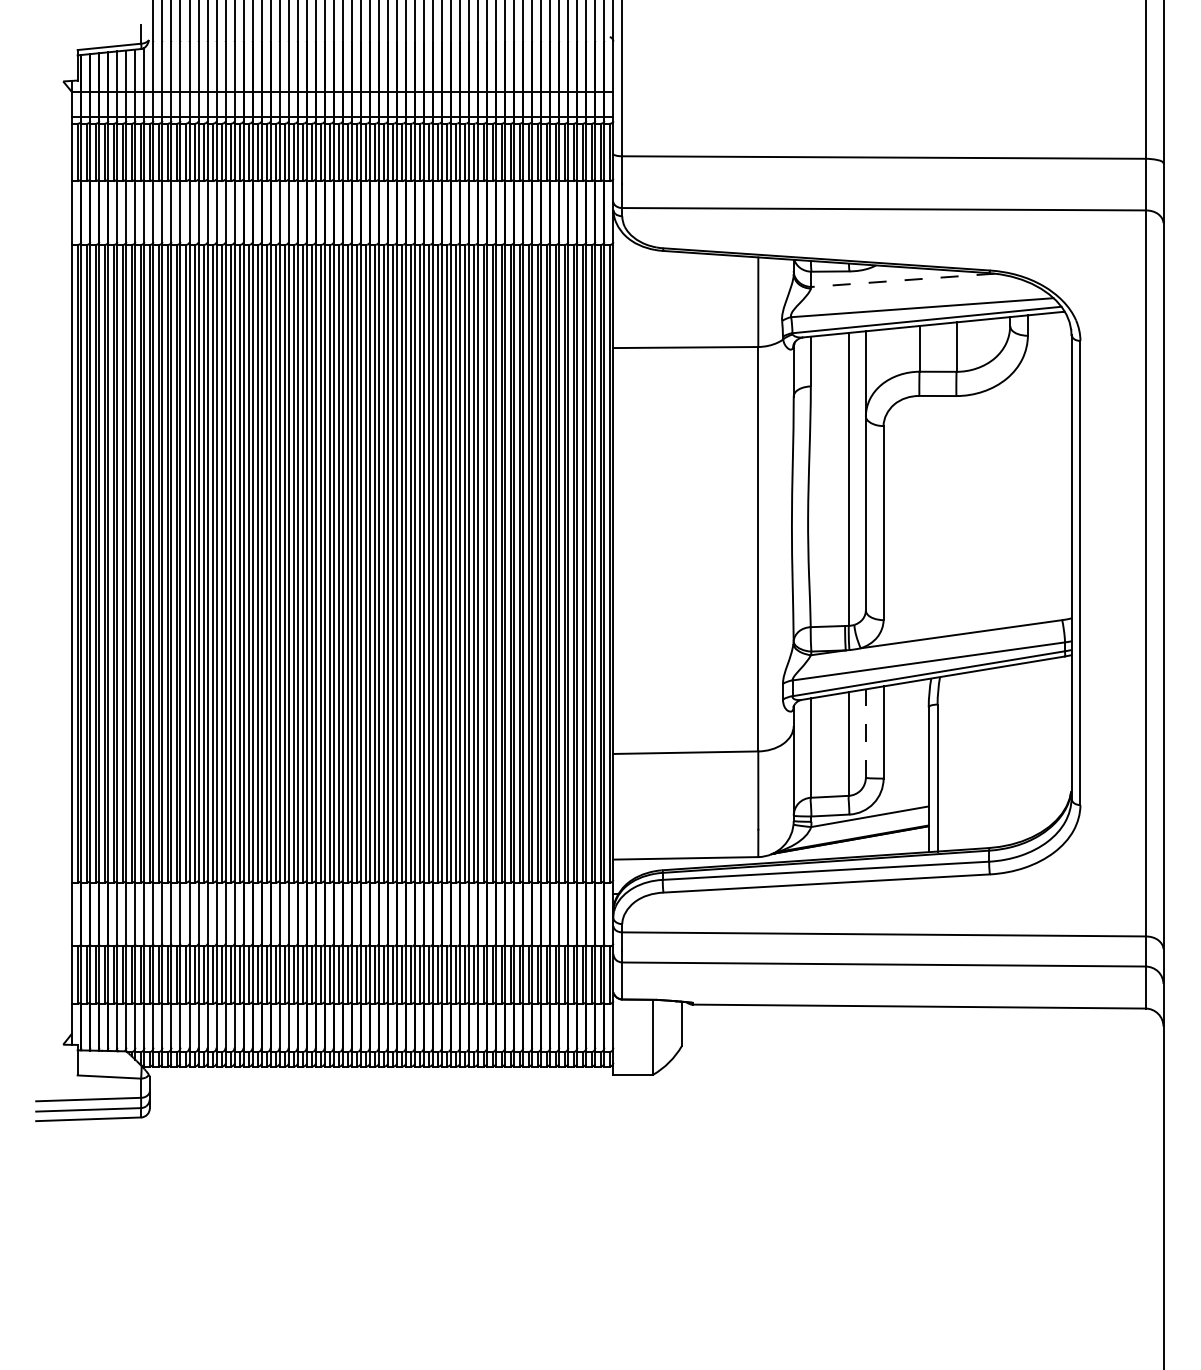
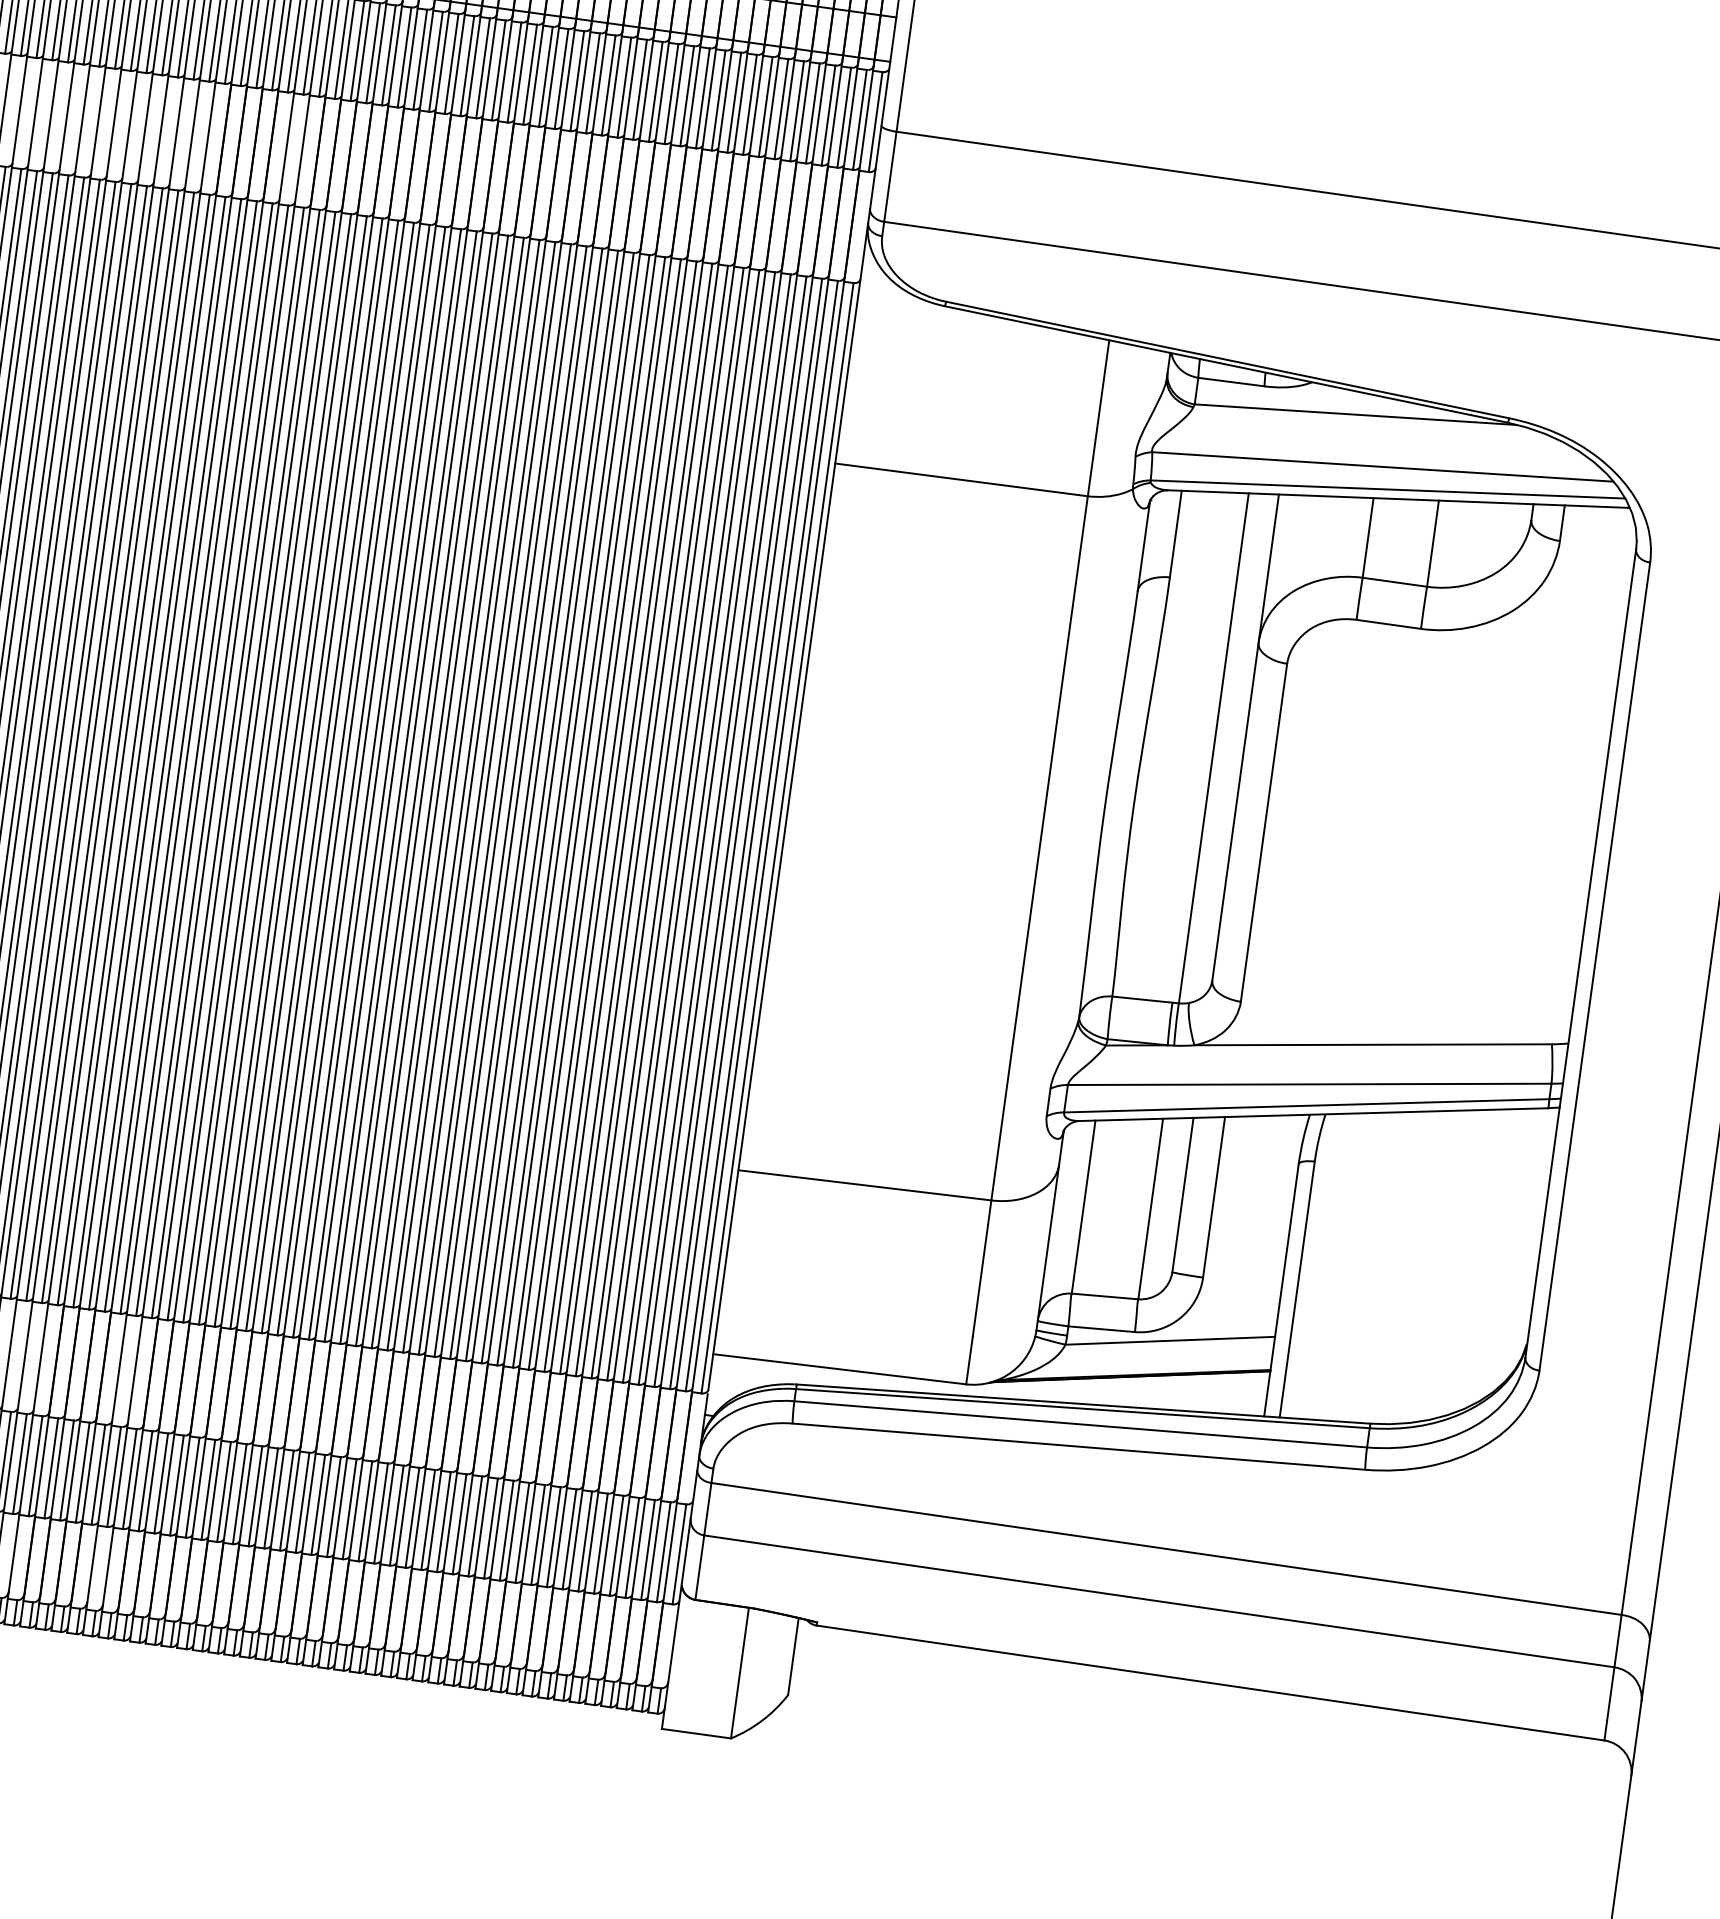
line: (903, 280) -> (1356, 415), dashed -> solid
line: (865, 733) -> (1182, 1194), dashed -> solid

